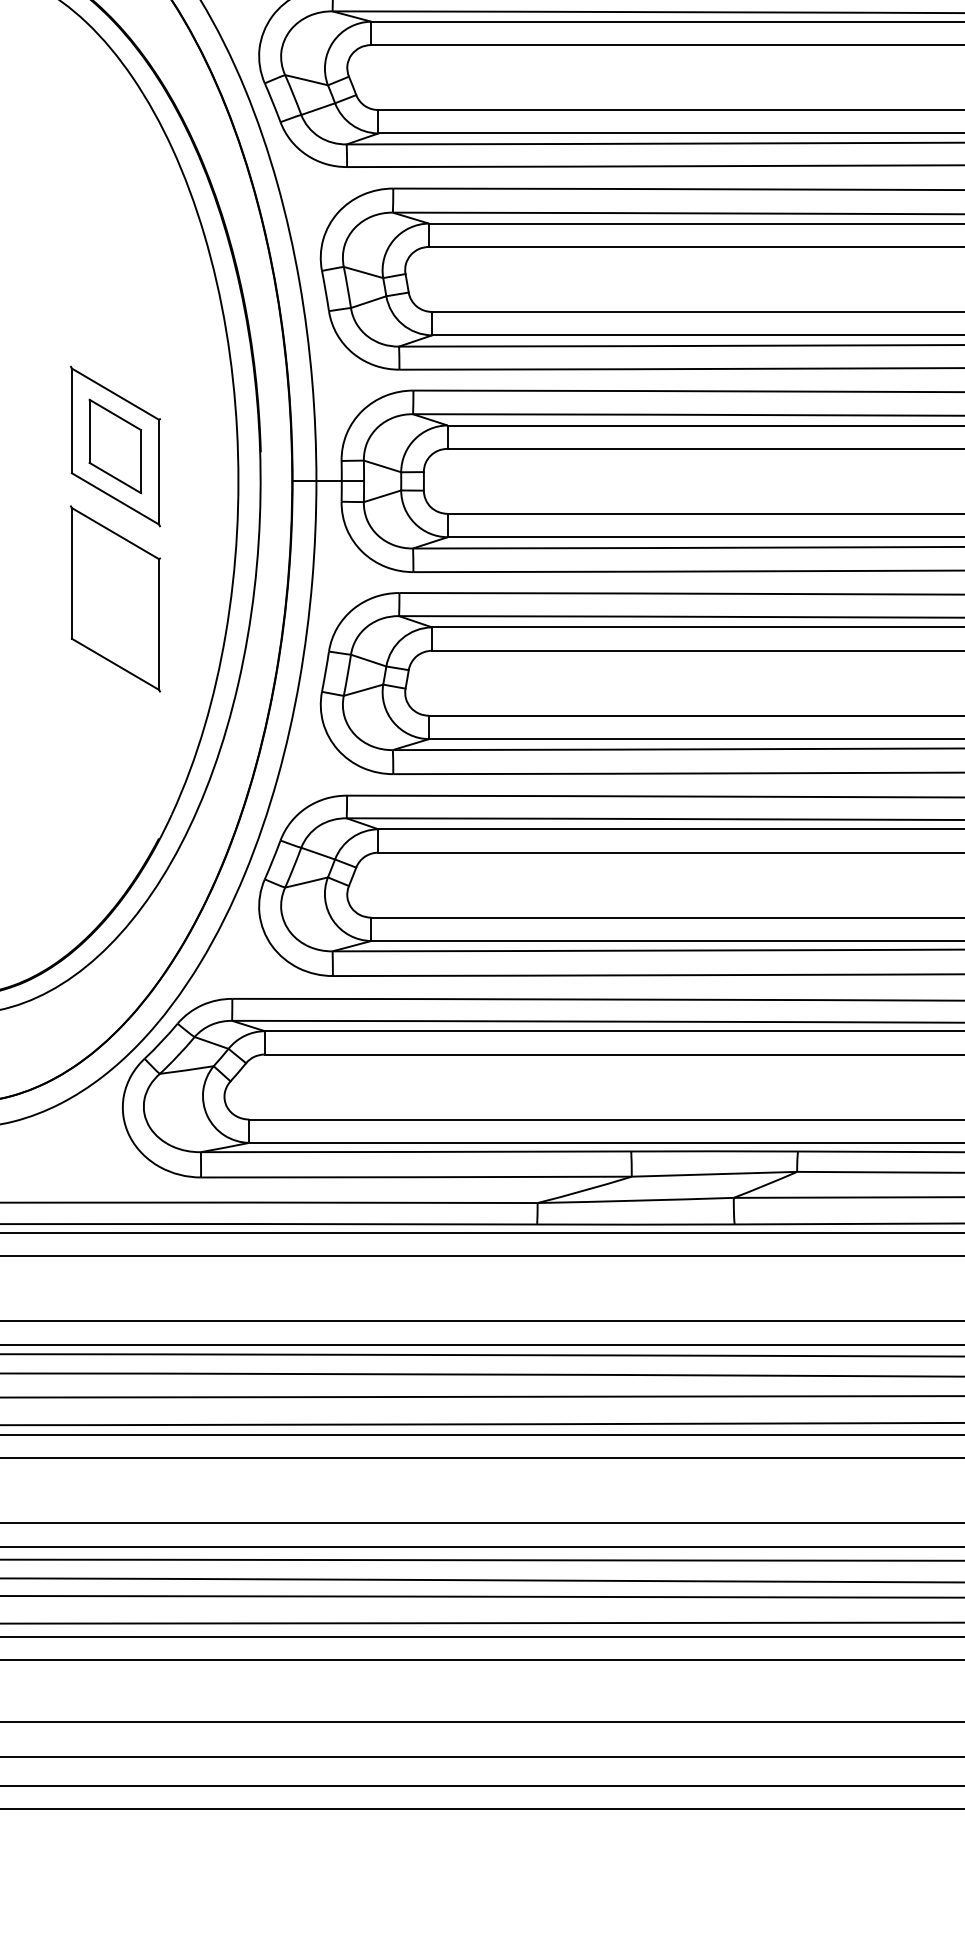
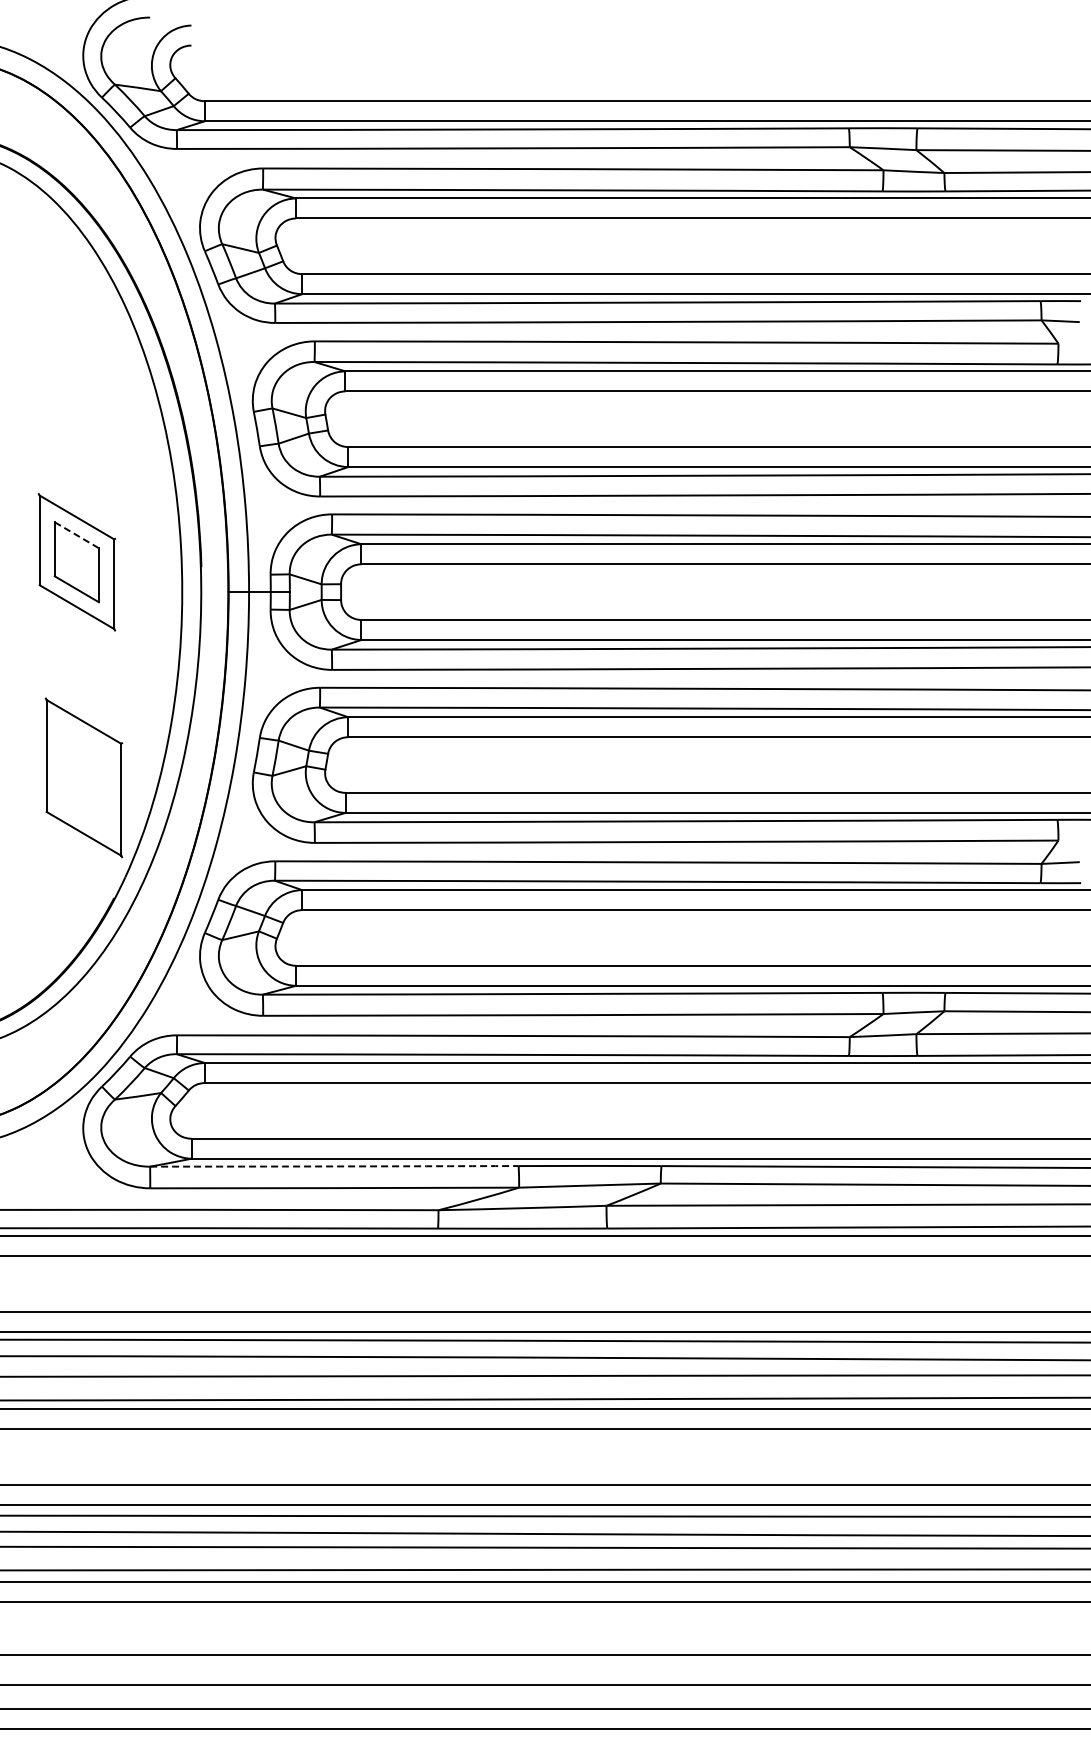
line: (114, 415) -> (76, 535), solid -> dashed
part: (114, 598) -> (83, 777), moved
arc: (416, 1151) -> (334, 1166), solid -> dashed

